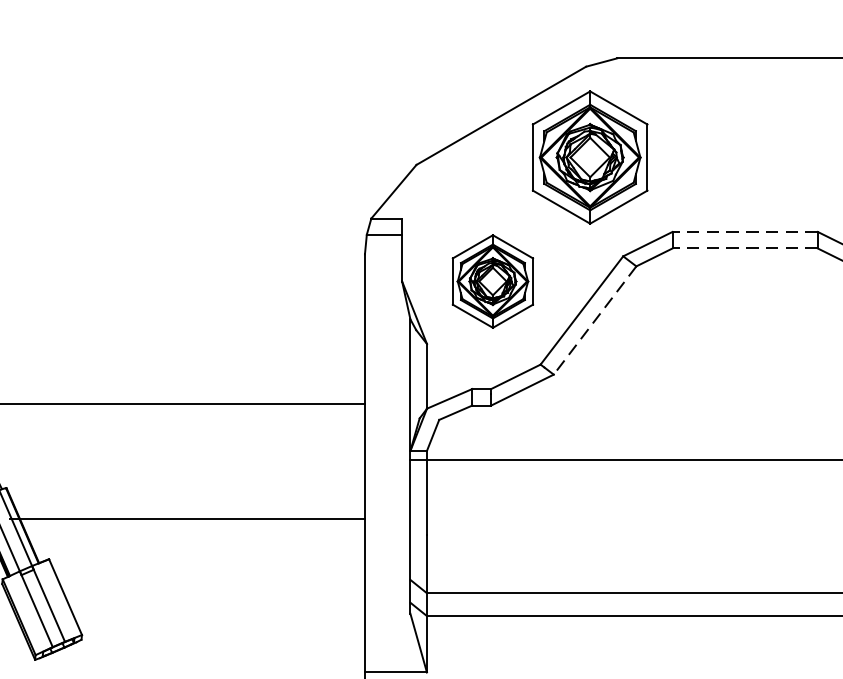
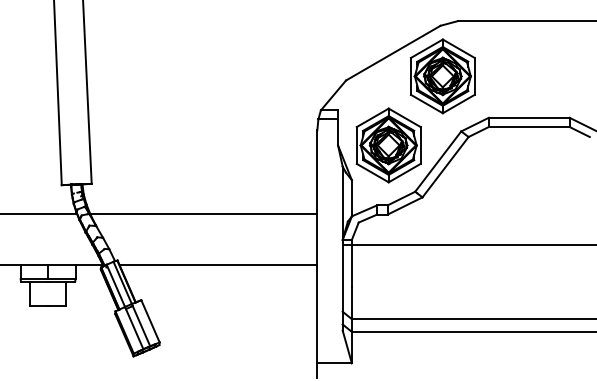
line: (743, 231) -> (528, 117), dashed -> solid
line: (743, 249) -> (528, 127), dashed -> solid
part: (492, 281) -> (388, 145), size x1.43
line: (594, 321) -> (445, 167), dashed -> solid
line: (187, 520) -> (218, 265), moved

